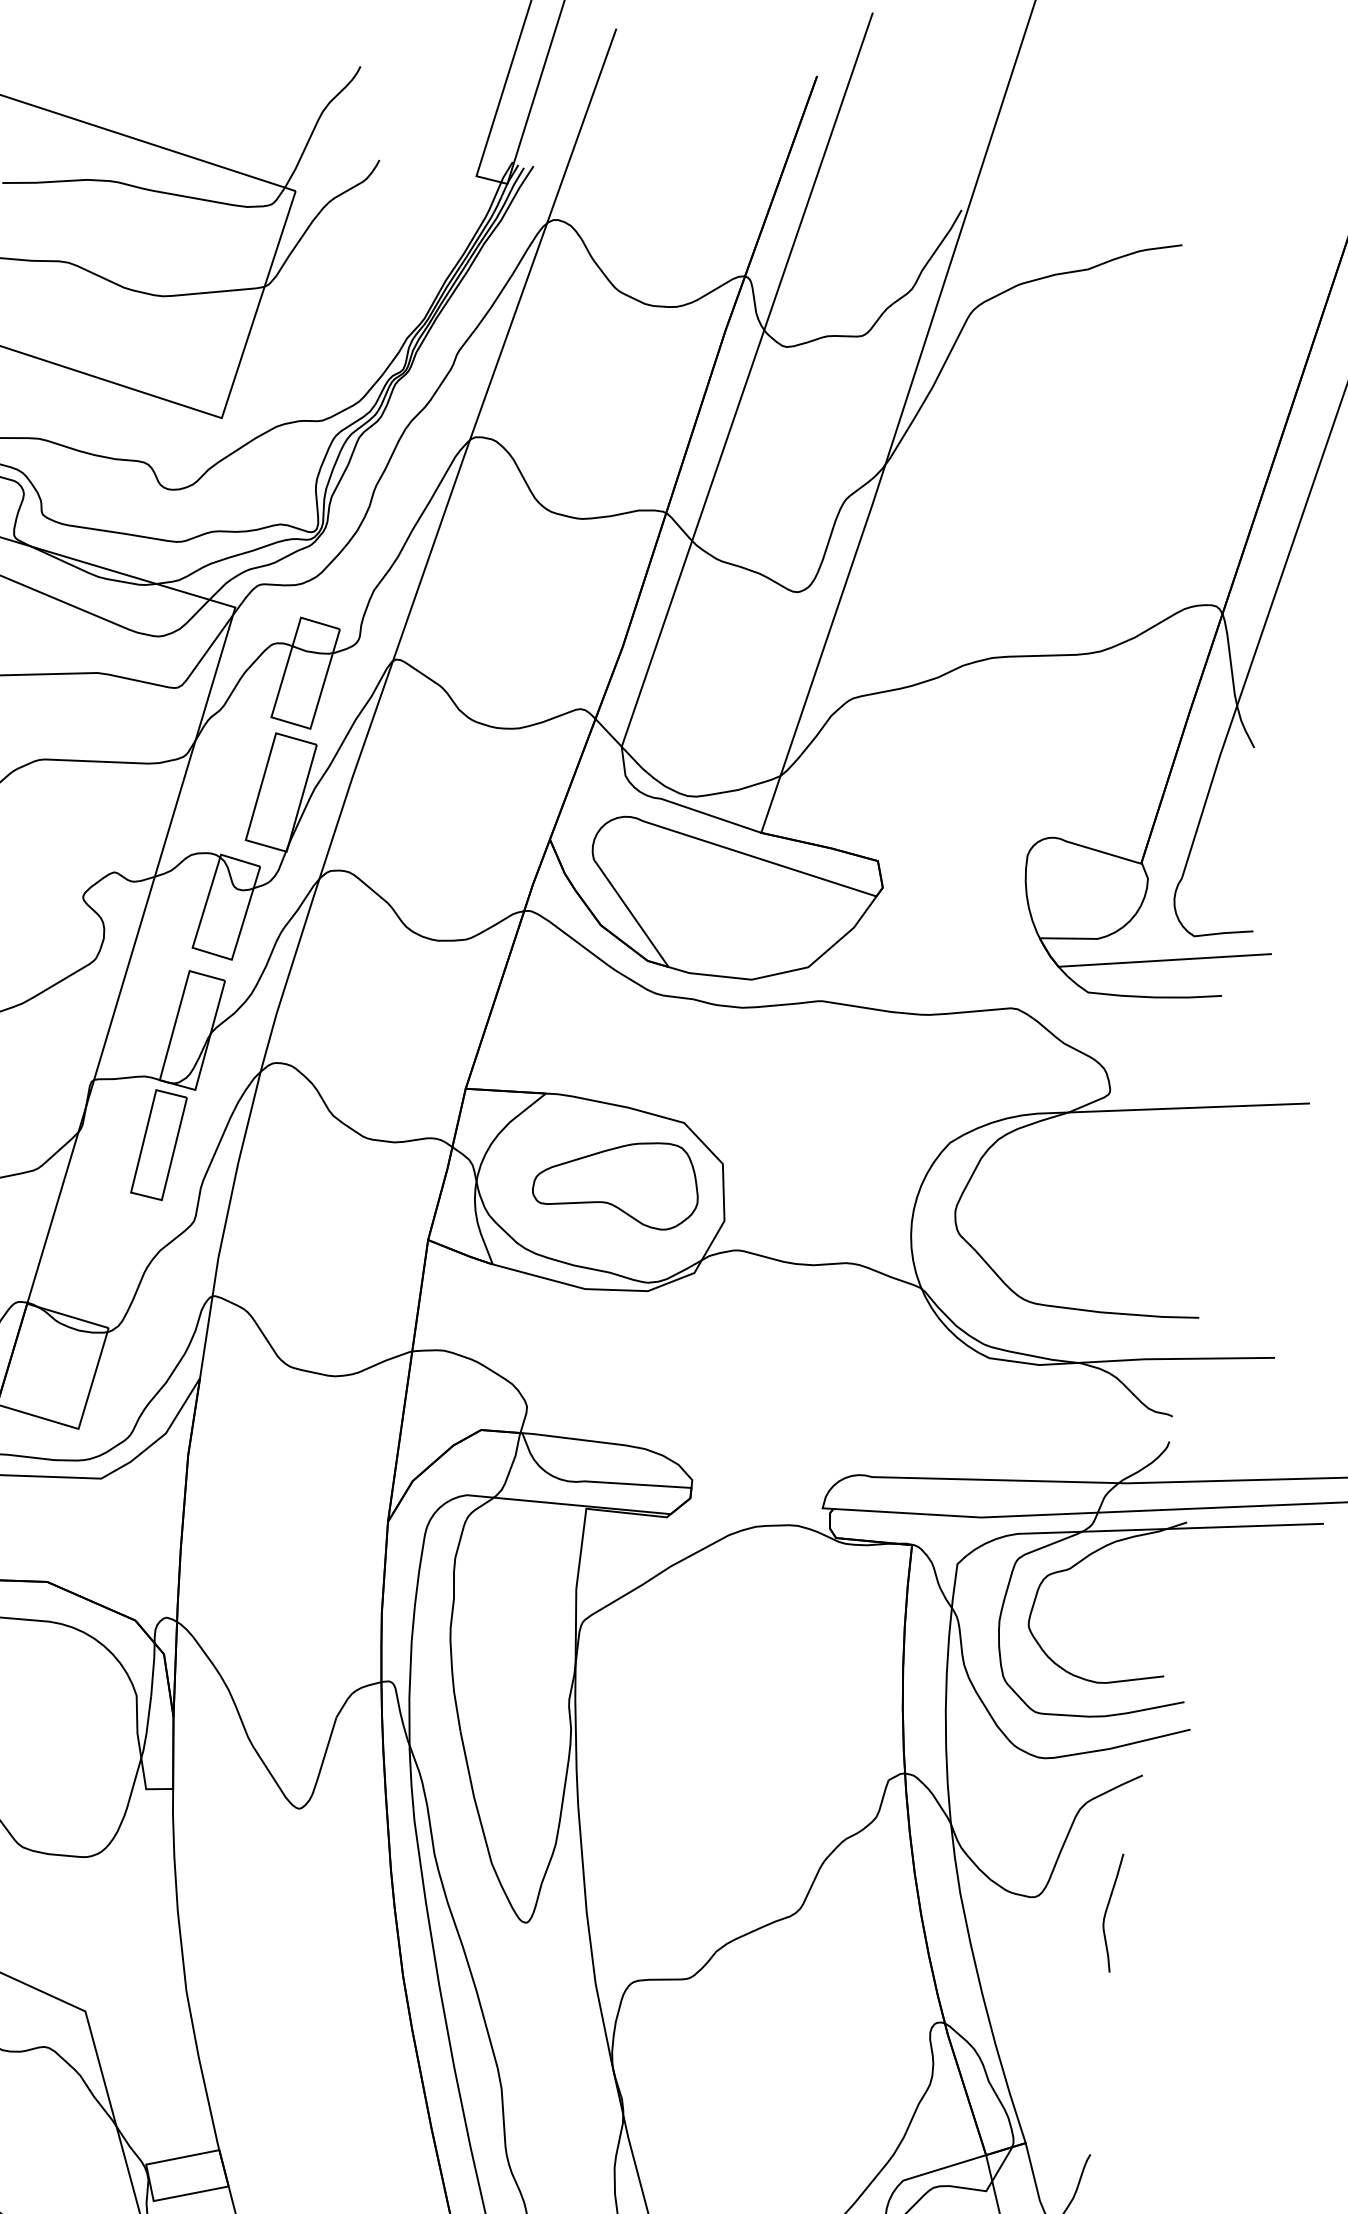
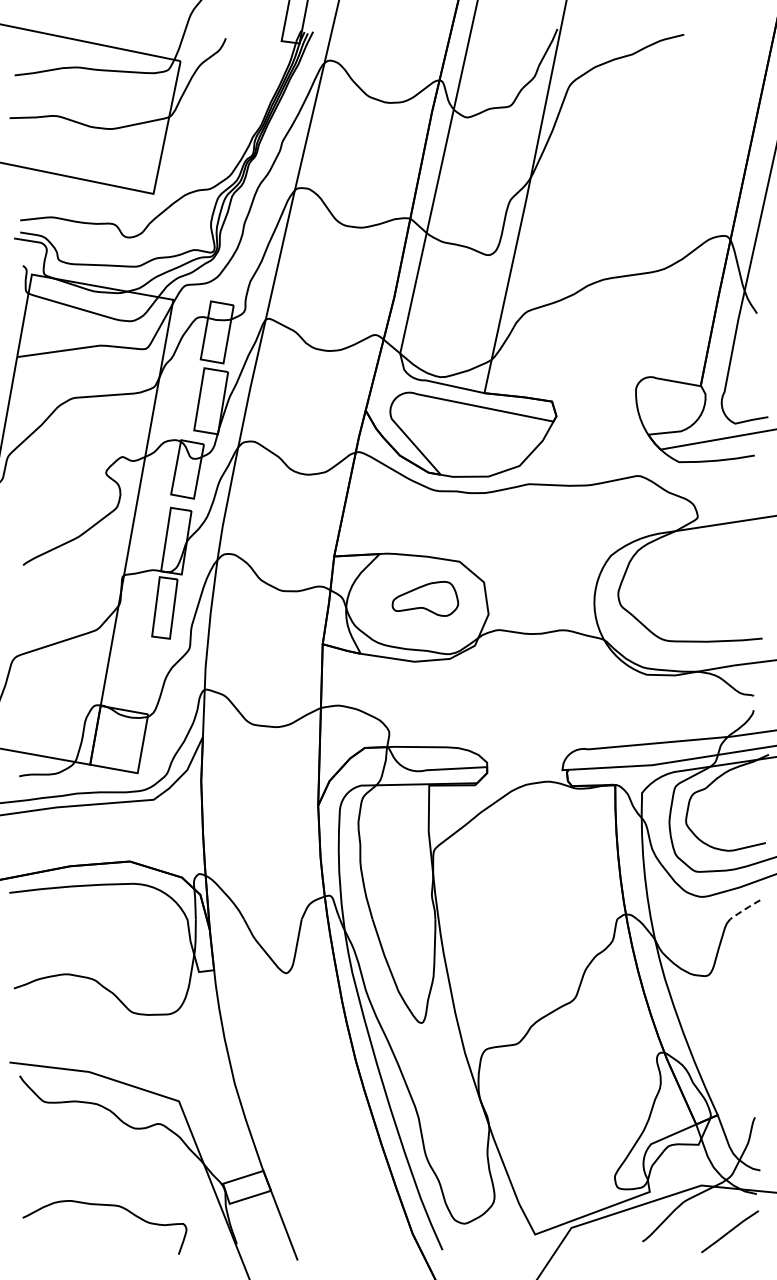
part: (617, 1180) -> (425, 598), size x0.7
line: (1113, 1788) -> (744, 909), solid -> dashed
curve: (1108, 1912) -> (749, 979), removed

